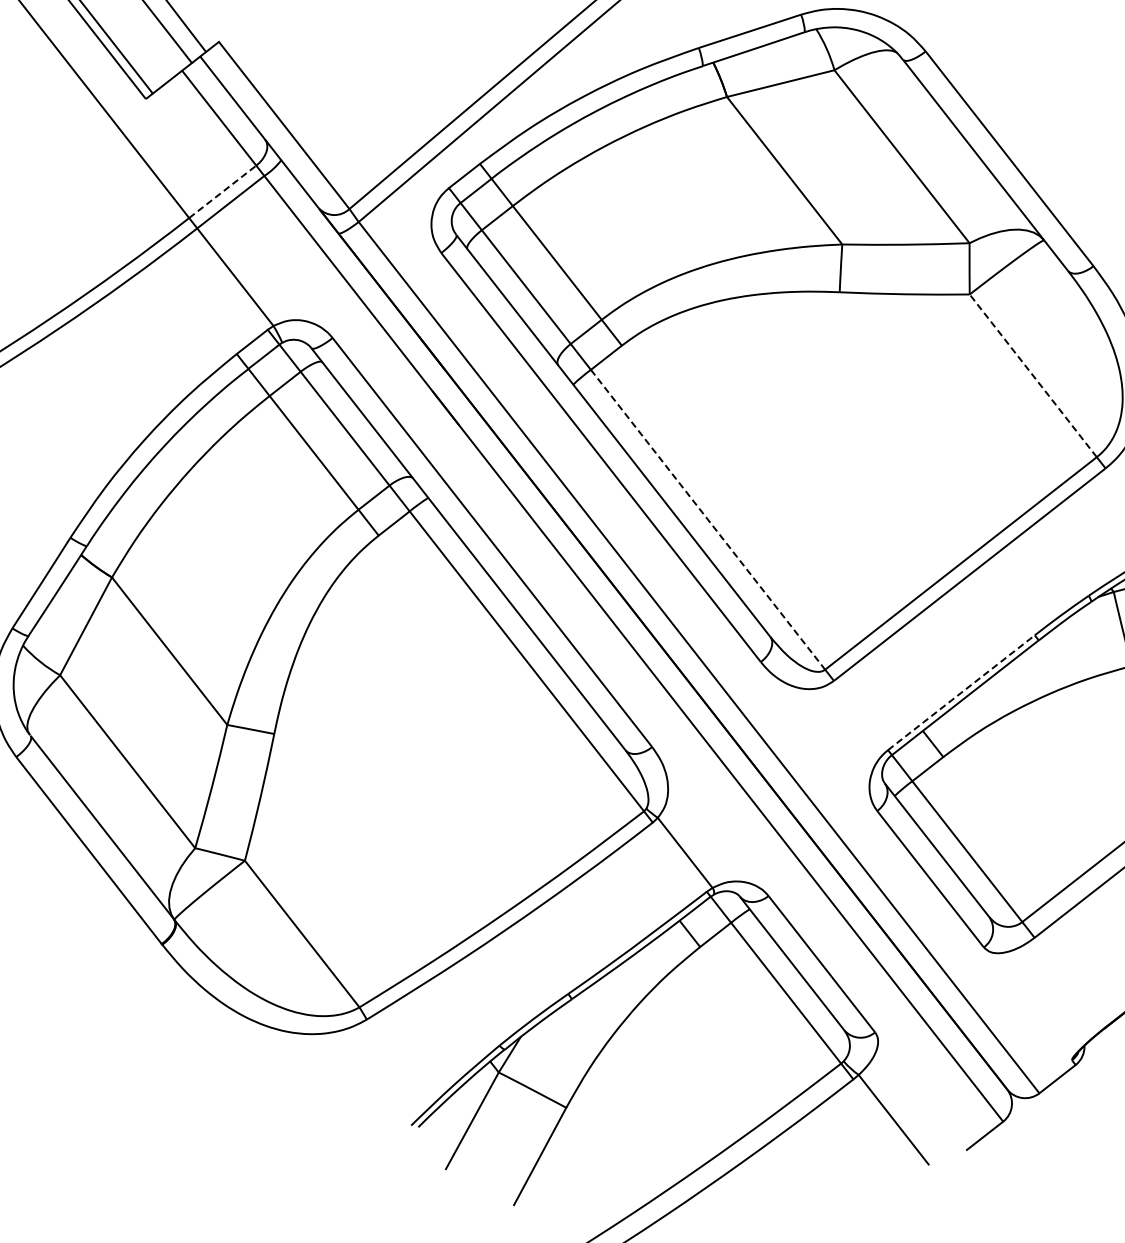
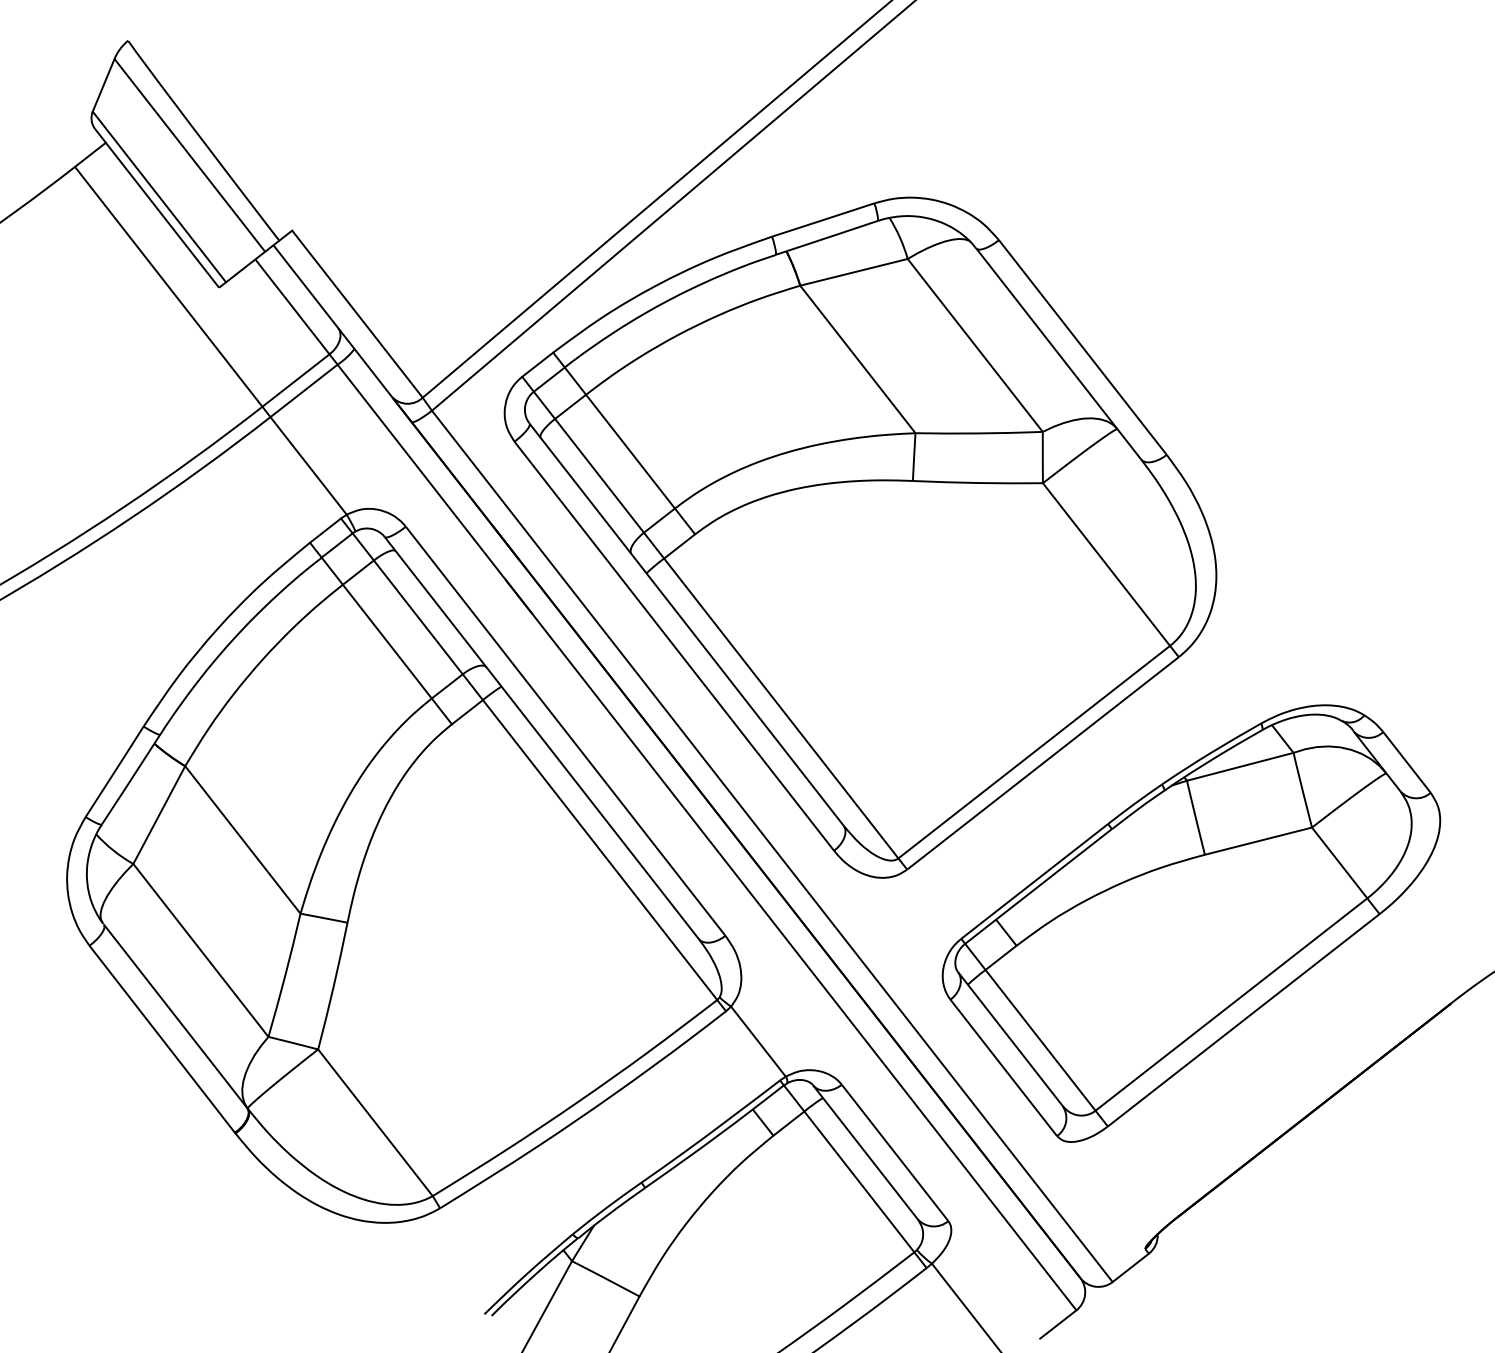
line: (222, 191) -> (295, 380), dashed -> solid
line: (1033, 375) -> (1106, 564), dashed -> solid
line: (708, 519) -> (781, 708), dashed -> solid
line: (961, 692) -> (1034, 881), dashed -> solid

